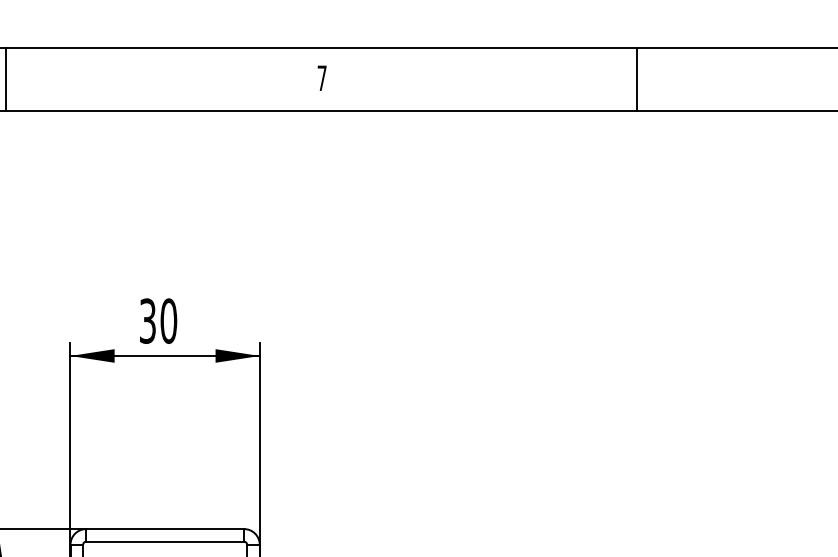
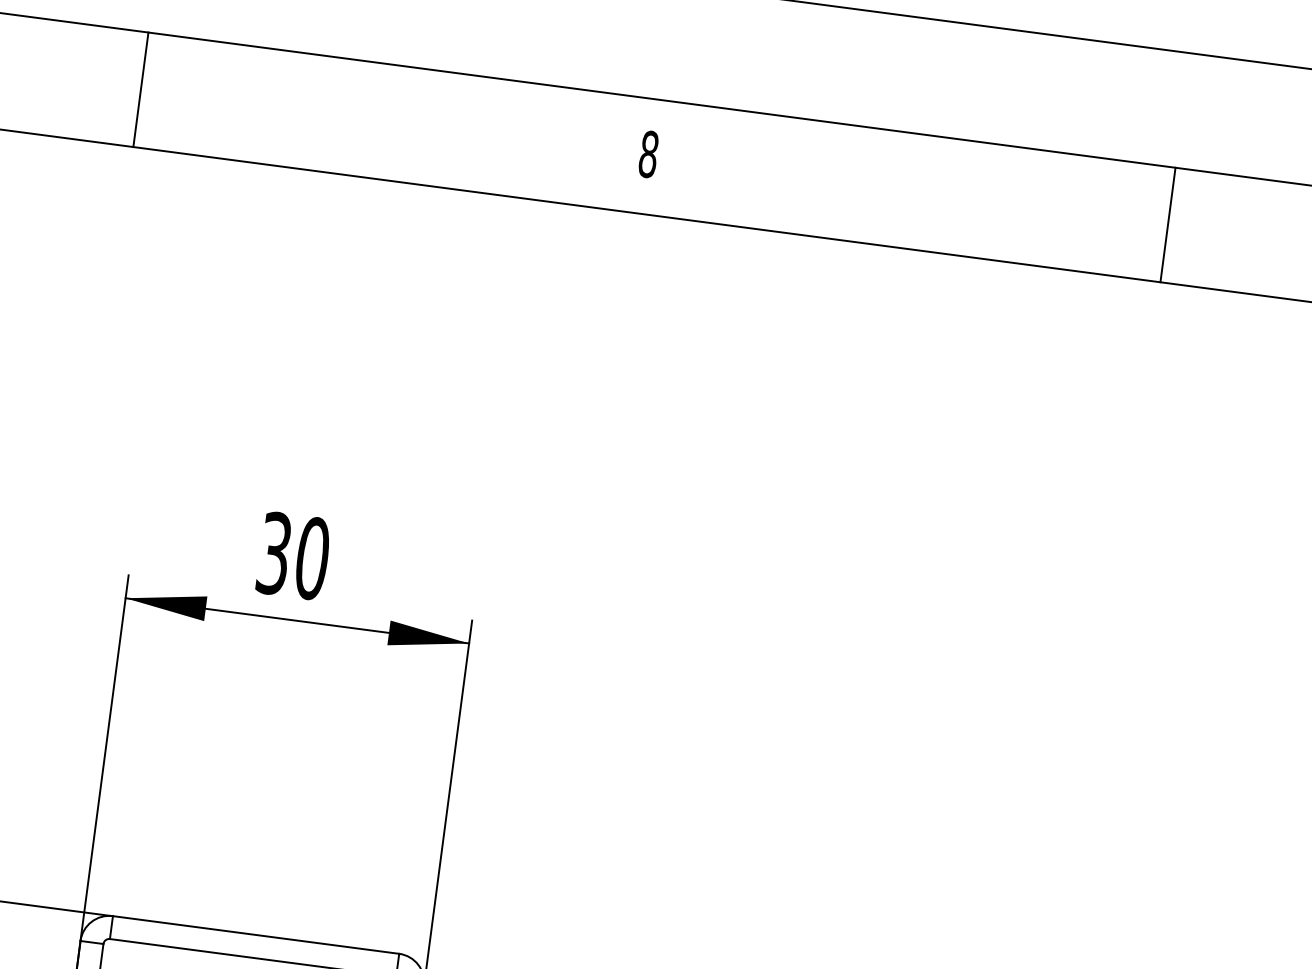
text: (321, 78) -> (647, 154), 7 -> 8
line: (6, 79) -> (140, 89), moved
line: (637, 79) -> (1168, 225), moved

